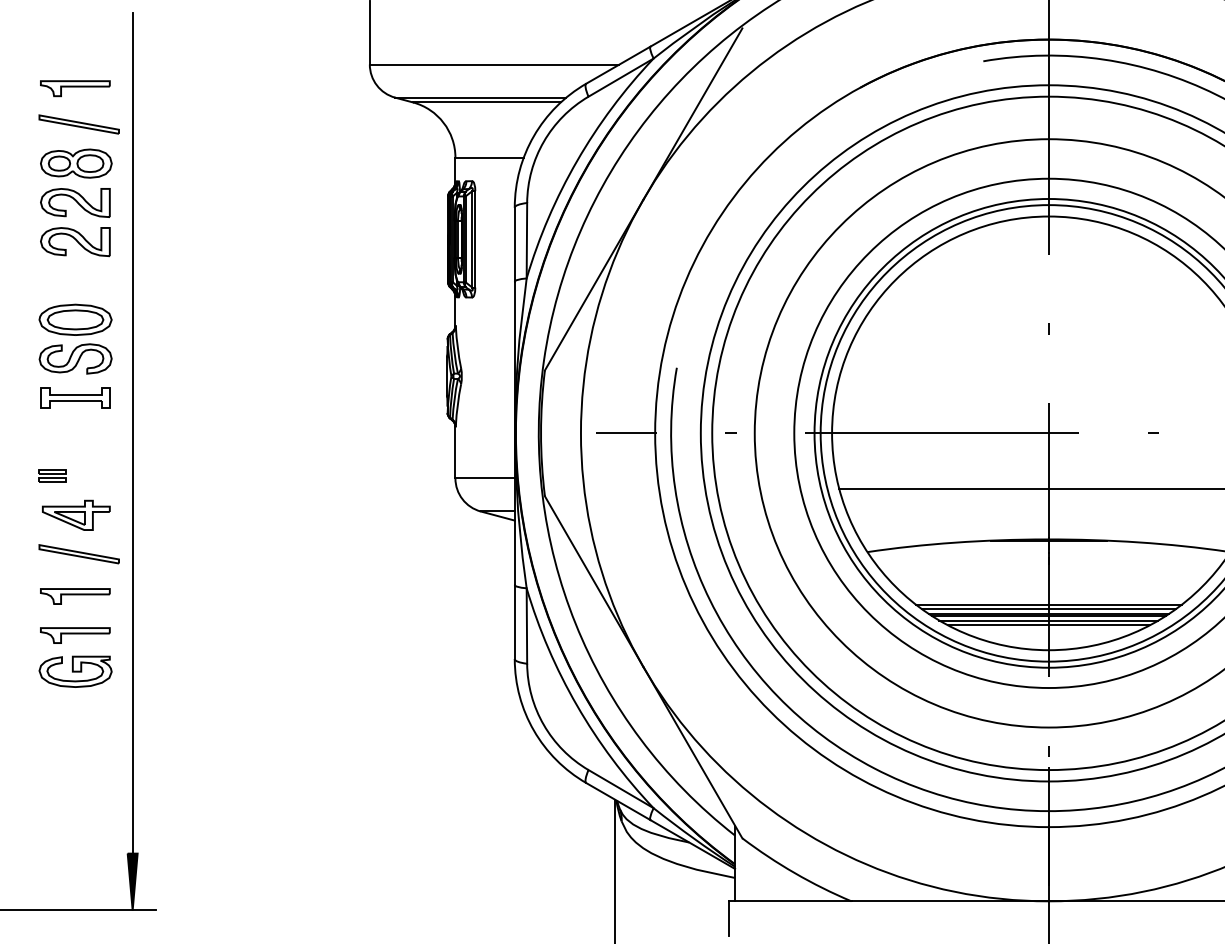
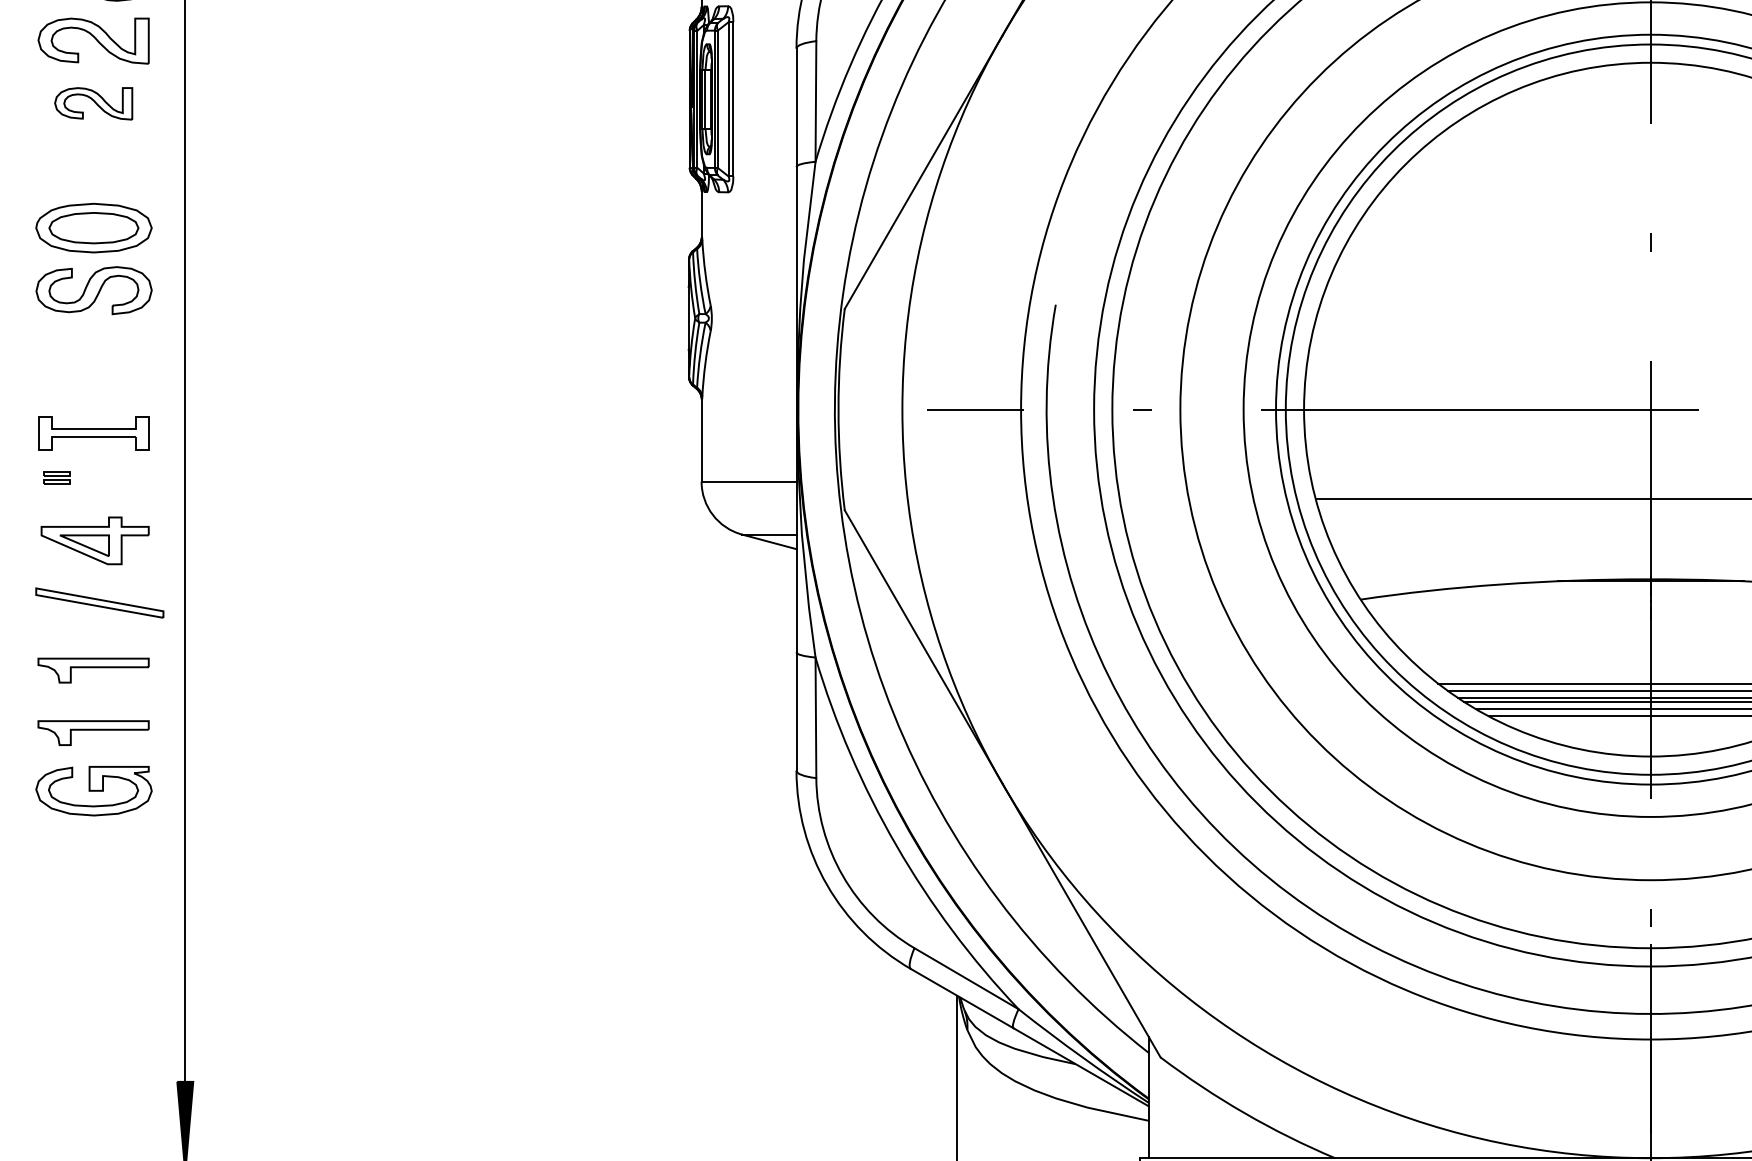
part: (75, 242) -> (93, 104), size x0.7
part: (75, 397) -> (93, 432), moved
part: (52, 475) -> (57, 477), size x0.6

